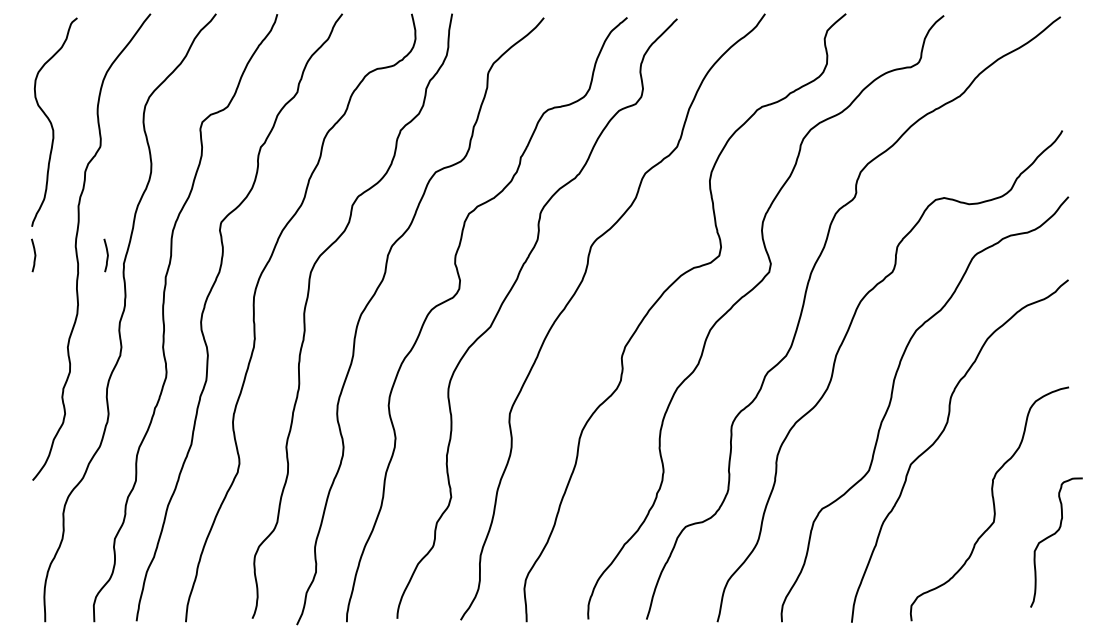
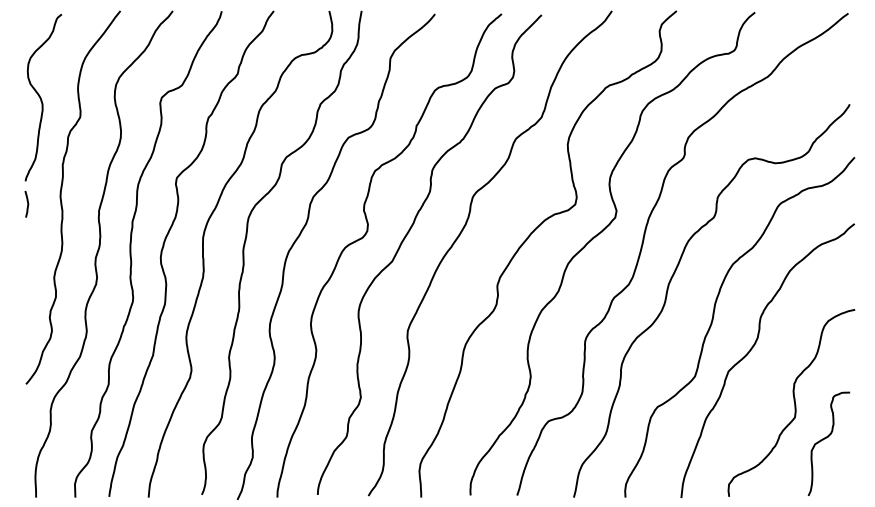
curve: (106, 255) -> (85, 204), removed
curve: (1052, 537) -> (825, 439), moved

